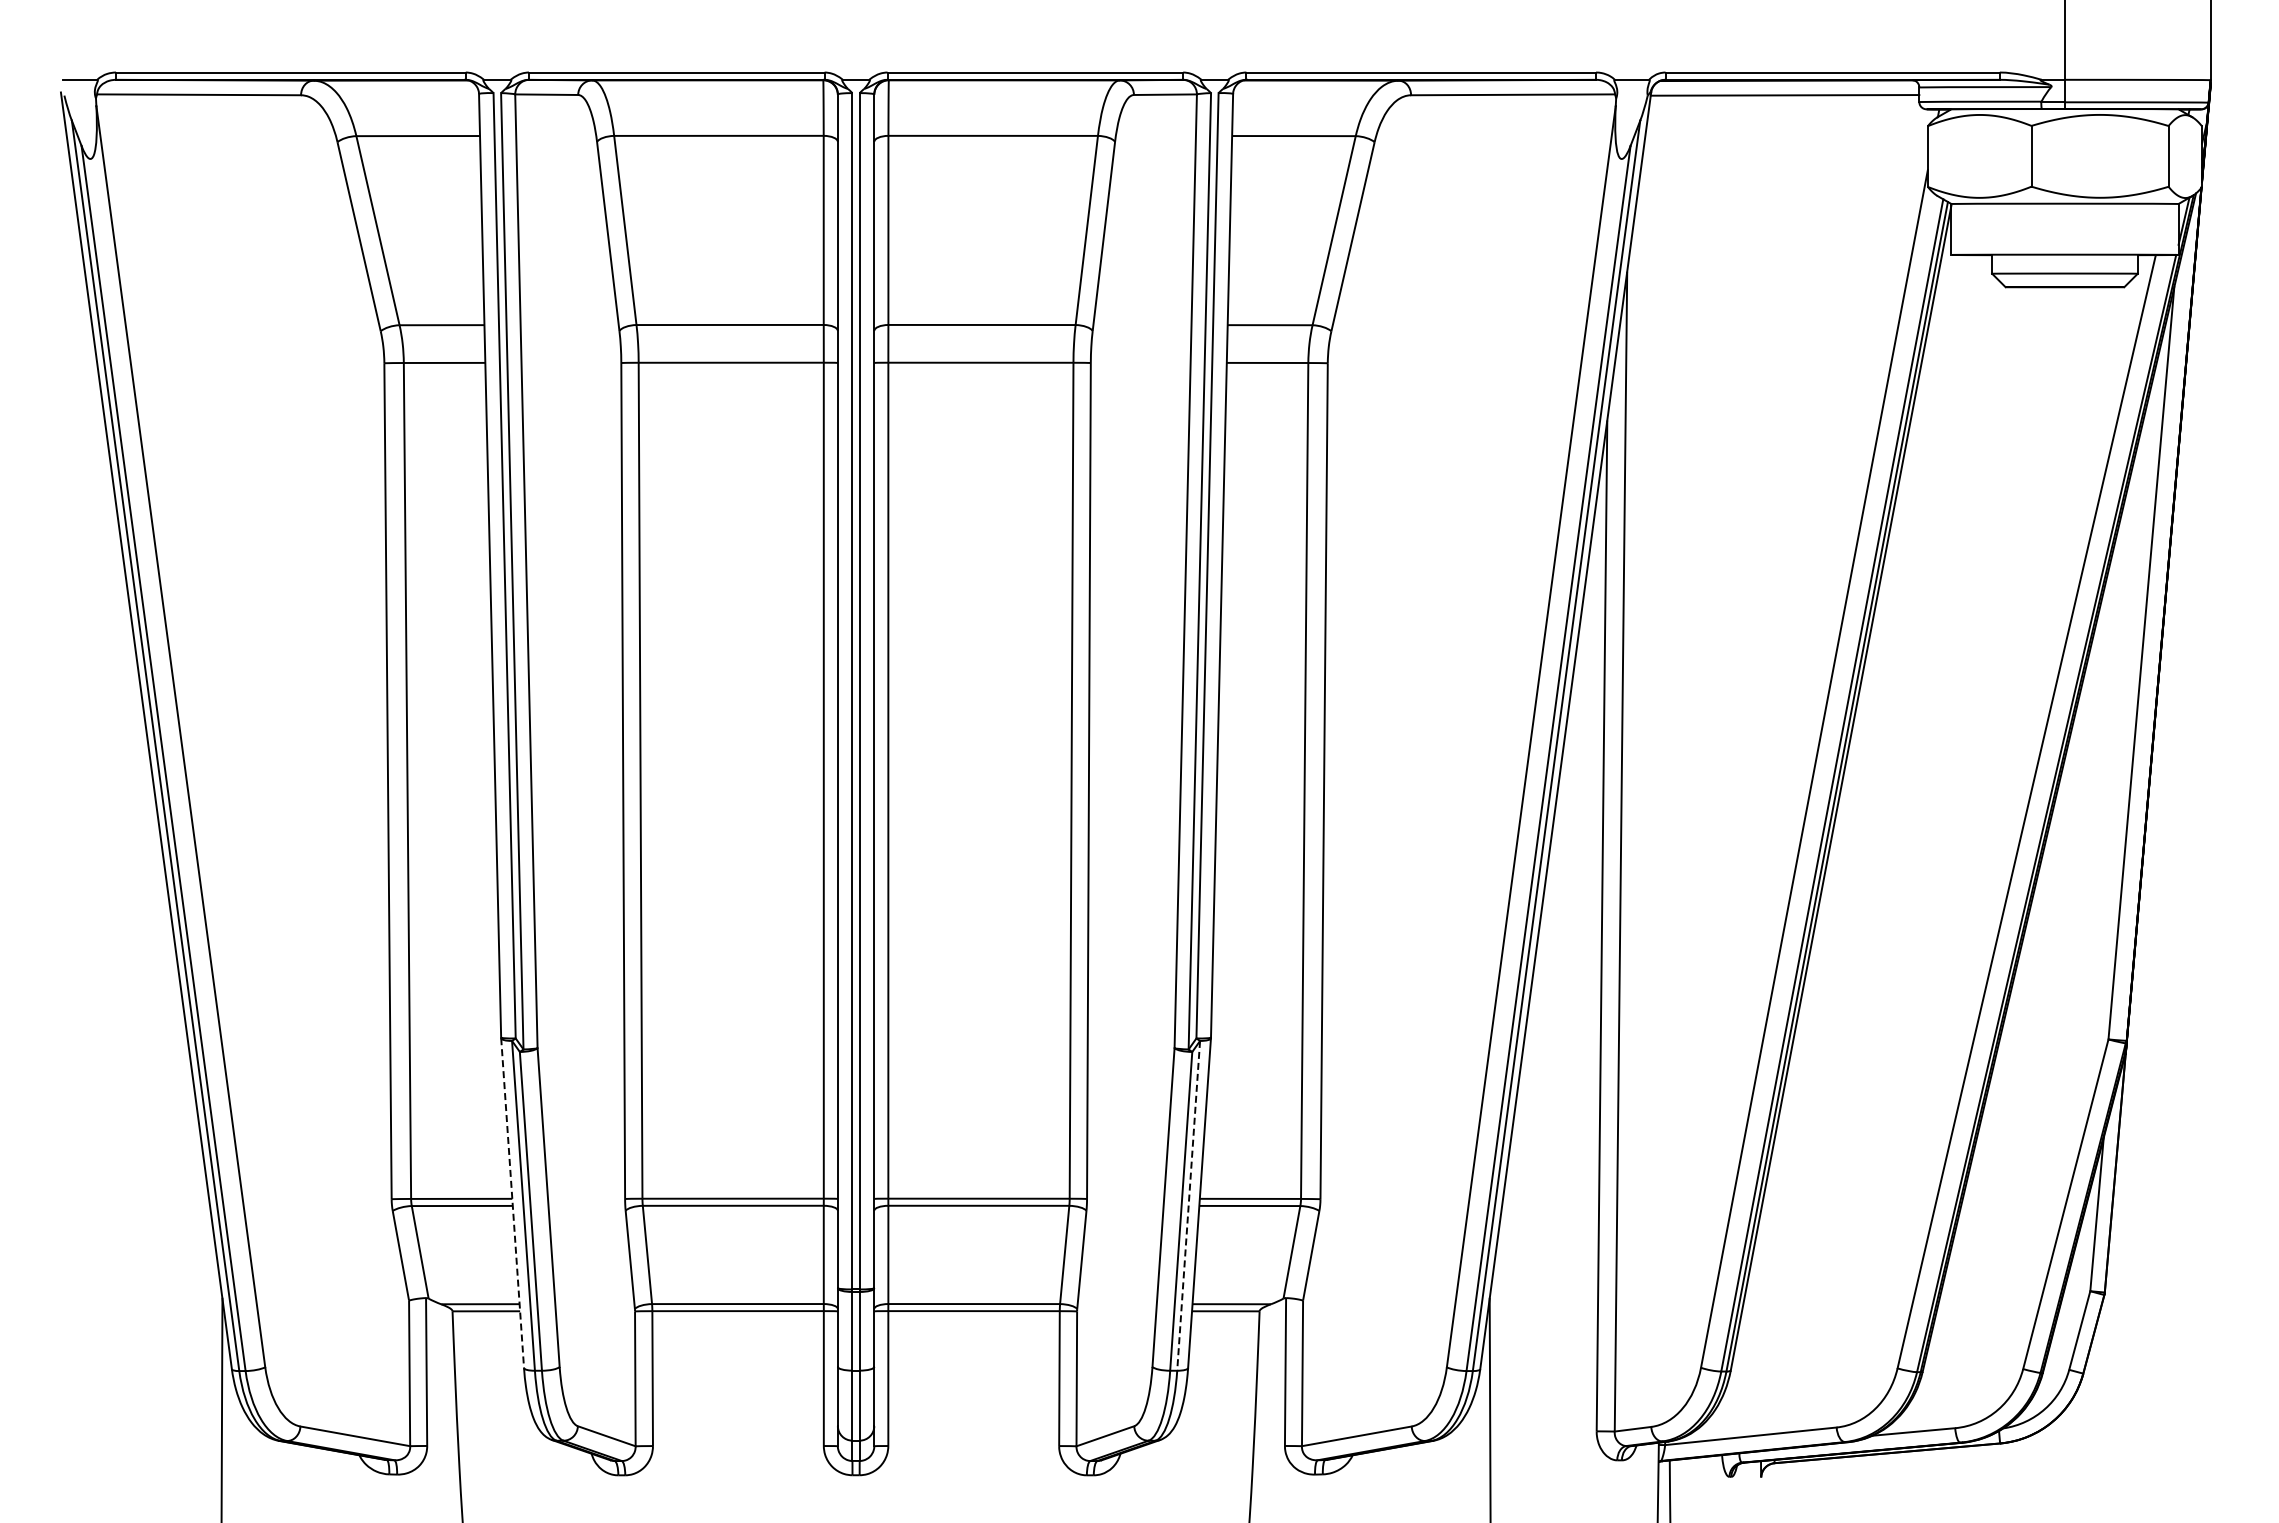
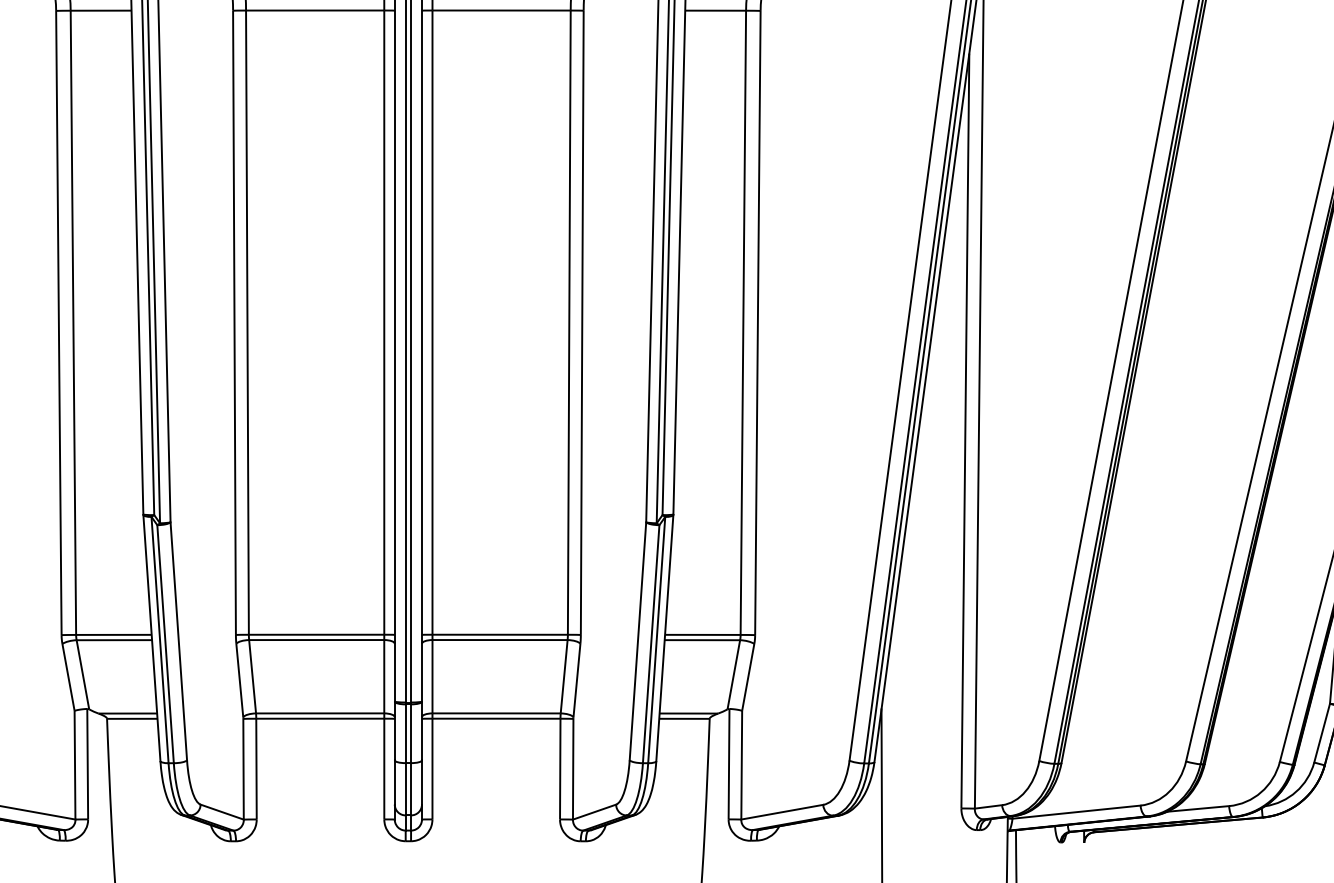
line: (512, 1203) -> (151, 638), dashed -> solid
line: (1188, 1206) -> (656, 640), dashed -> solid

